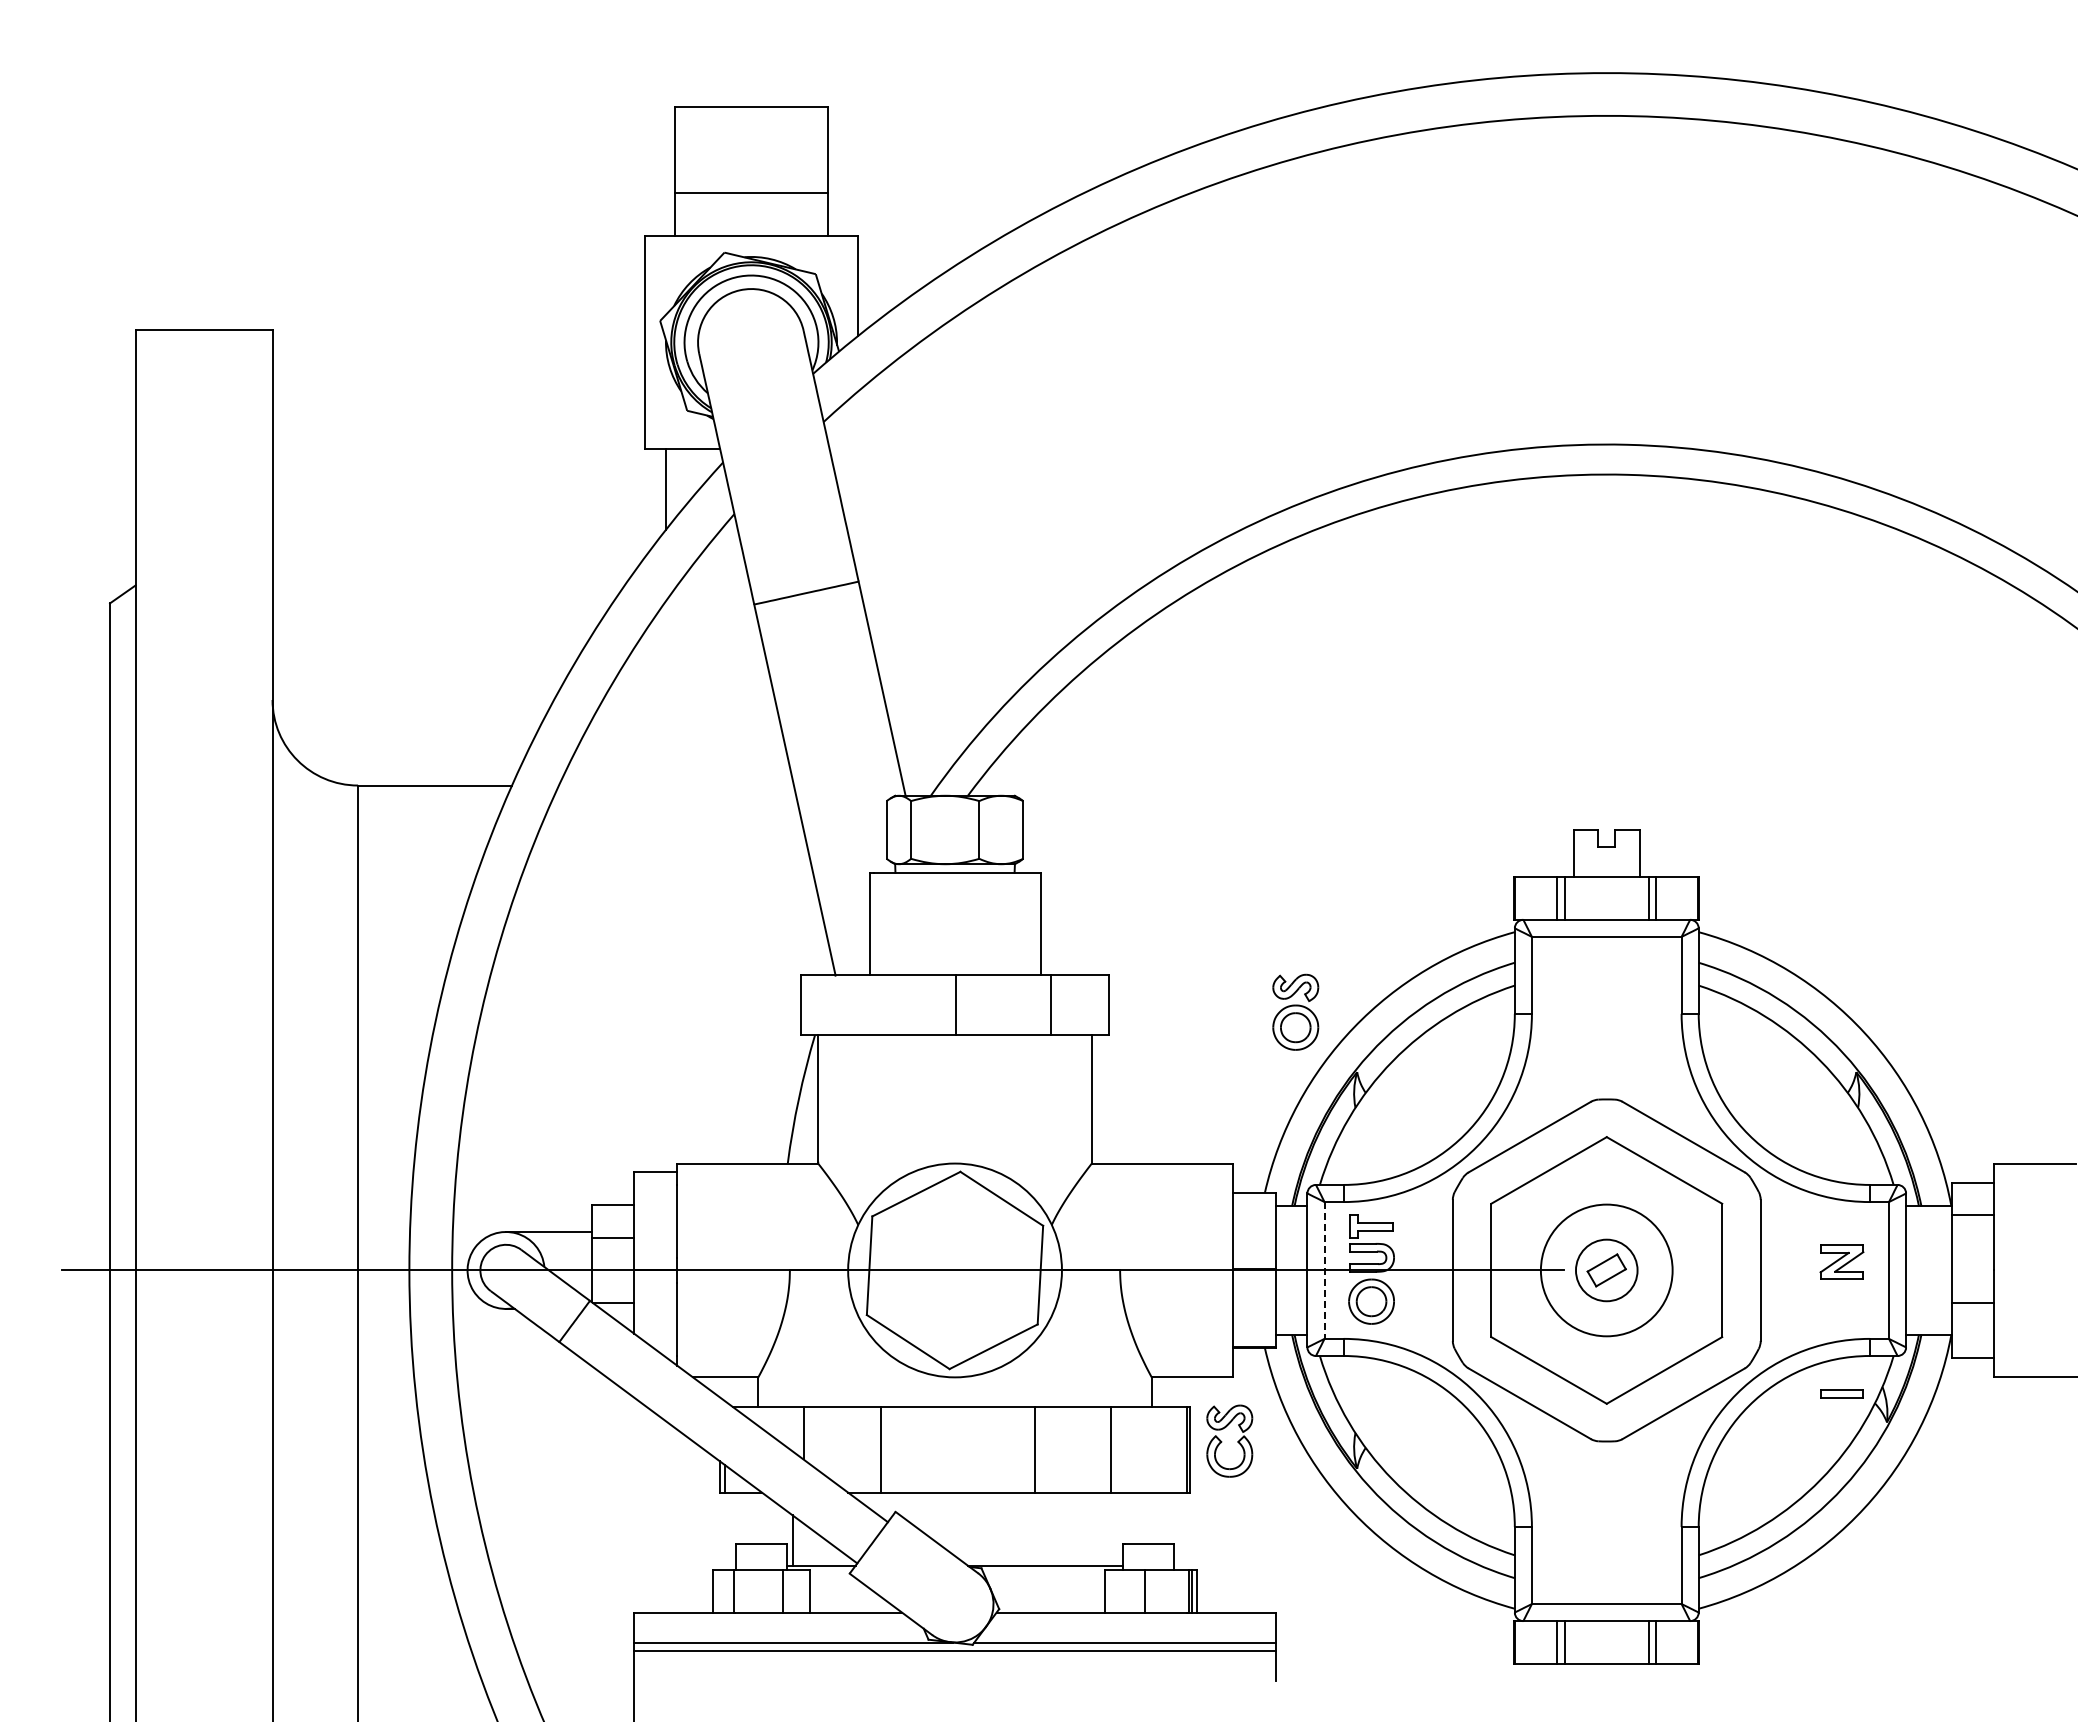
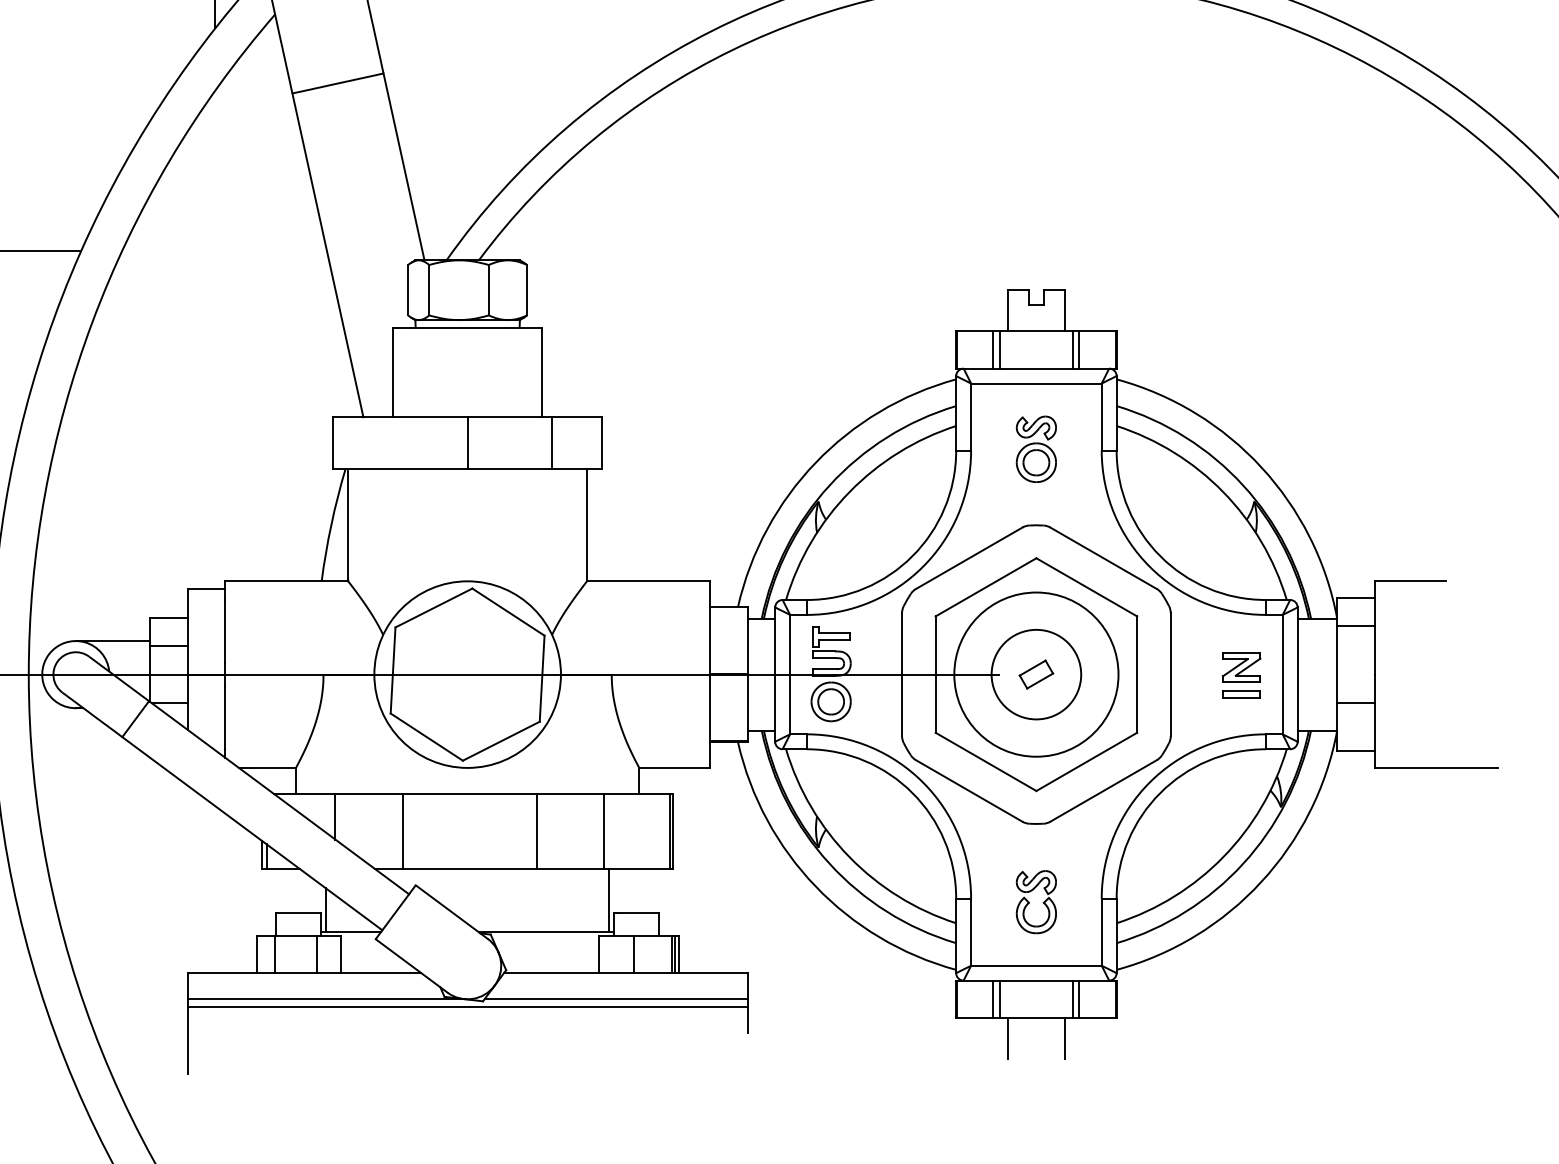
part: (1295, 1011) -> (1036, 448), moved
line: (1324, 1270) -> (790, 674), dashed -> solid
circle: (1606, 1270) -> (1036, 674), size x1.43
circle: (1606, 1270) -> (1036, 674), size x1.67
part: (1841, 1393) -> (1241, 693), moved
part: (1222, 1441) -> (1030, 902), moved
line: (1117, 1528) -> (609, 899), added
line: (1573, 1686) -> (1007, 1037), added
line: (1639, 1686) -> (1064, 1037), added

